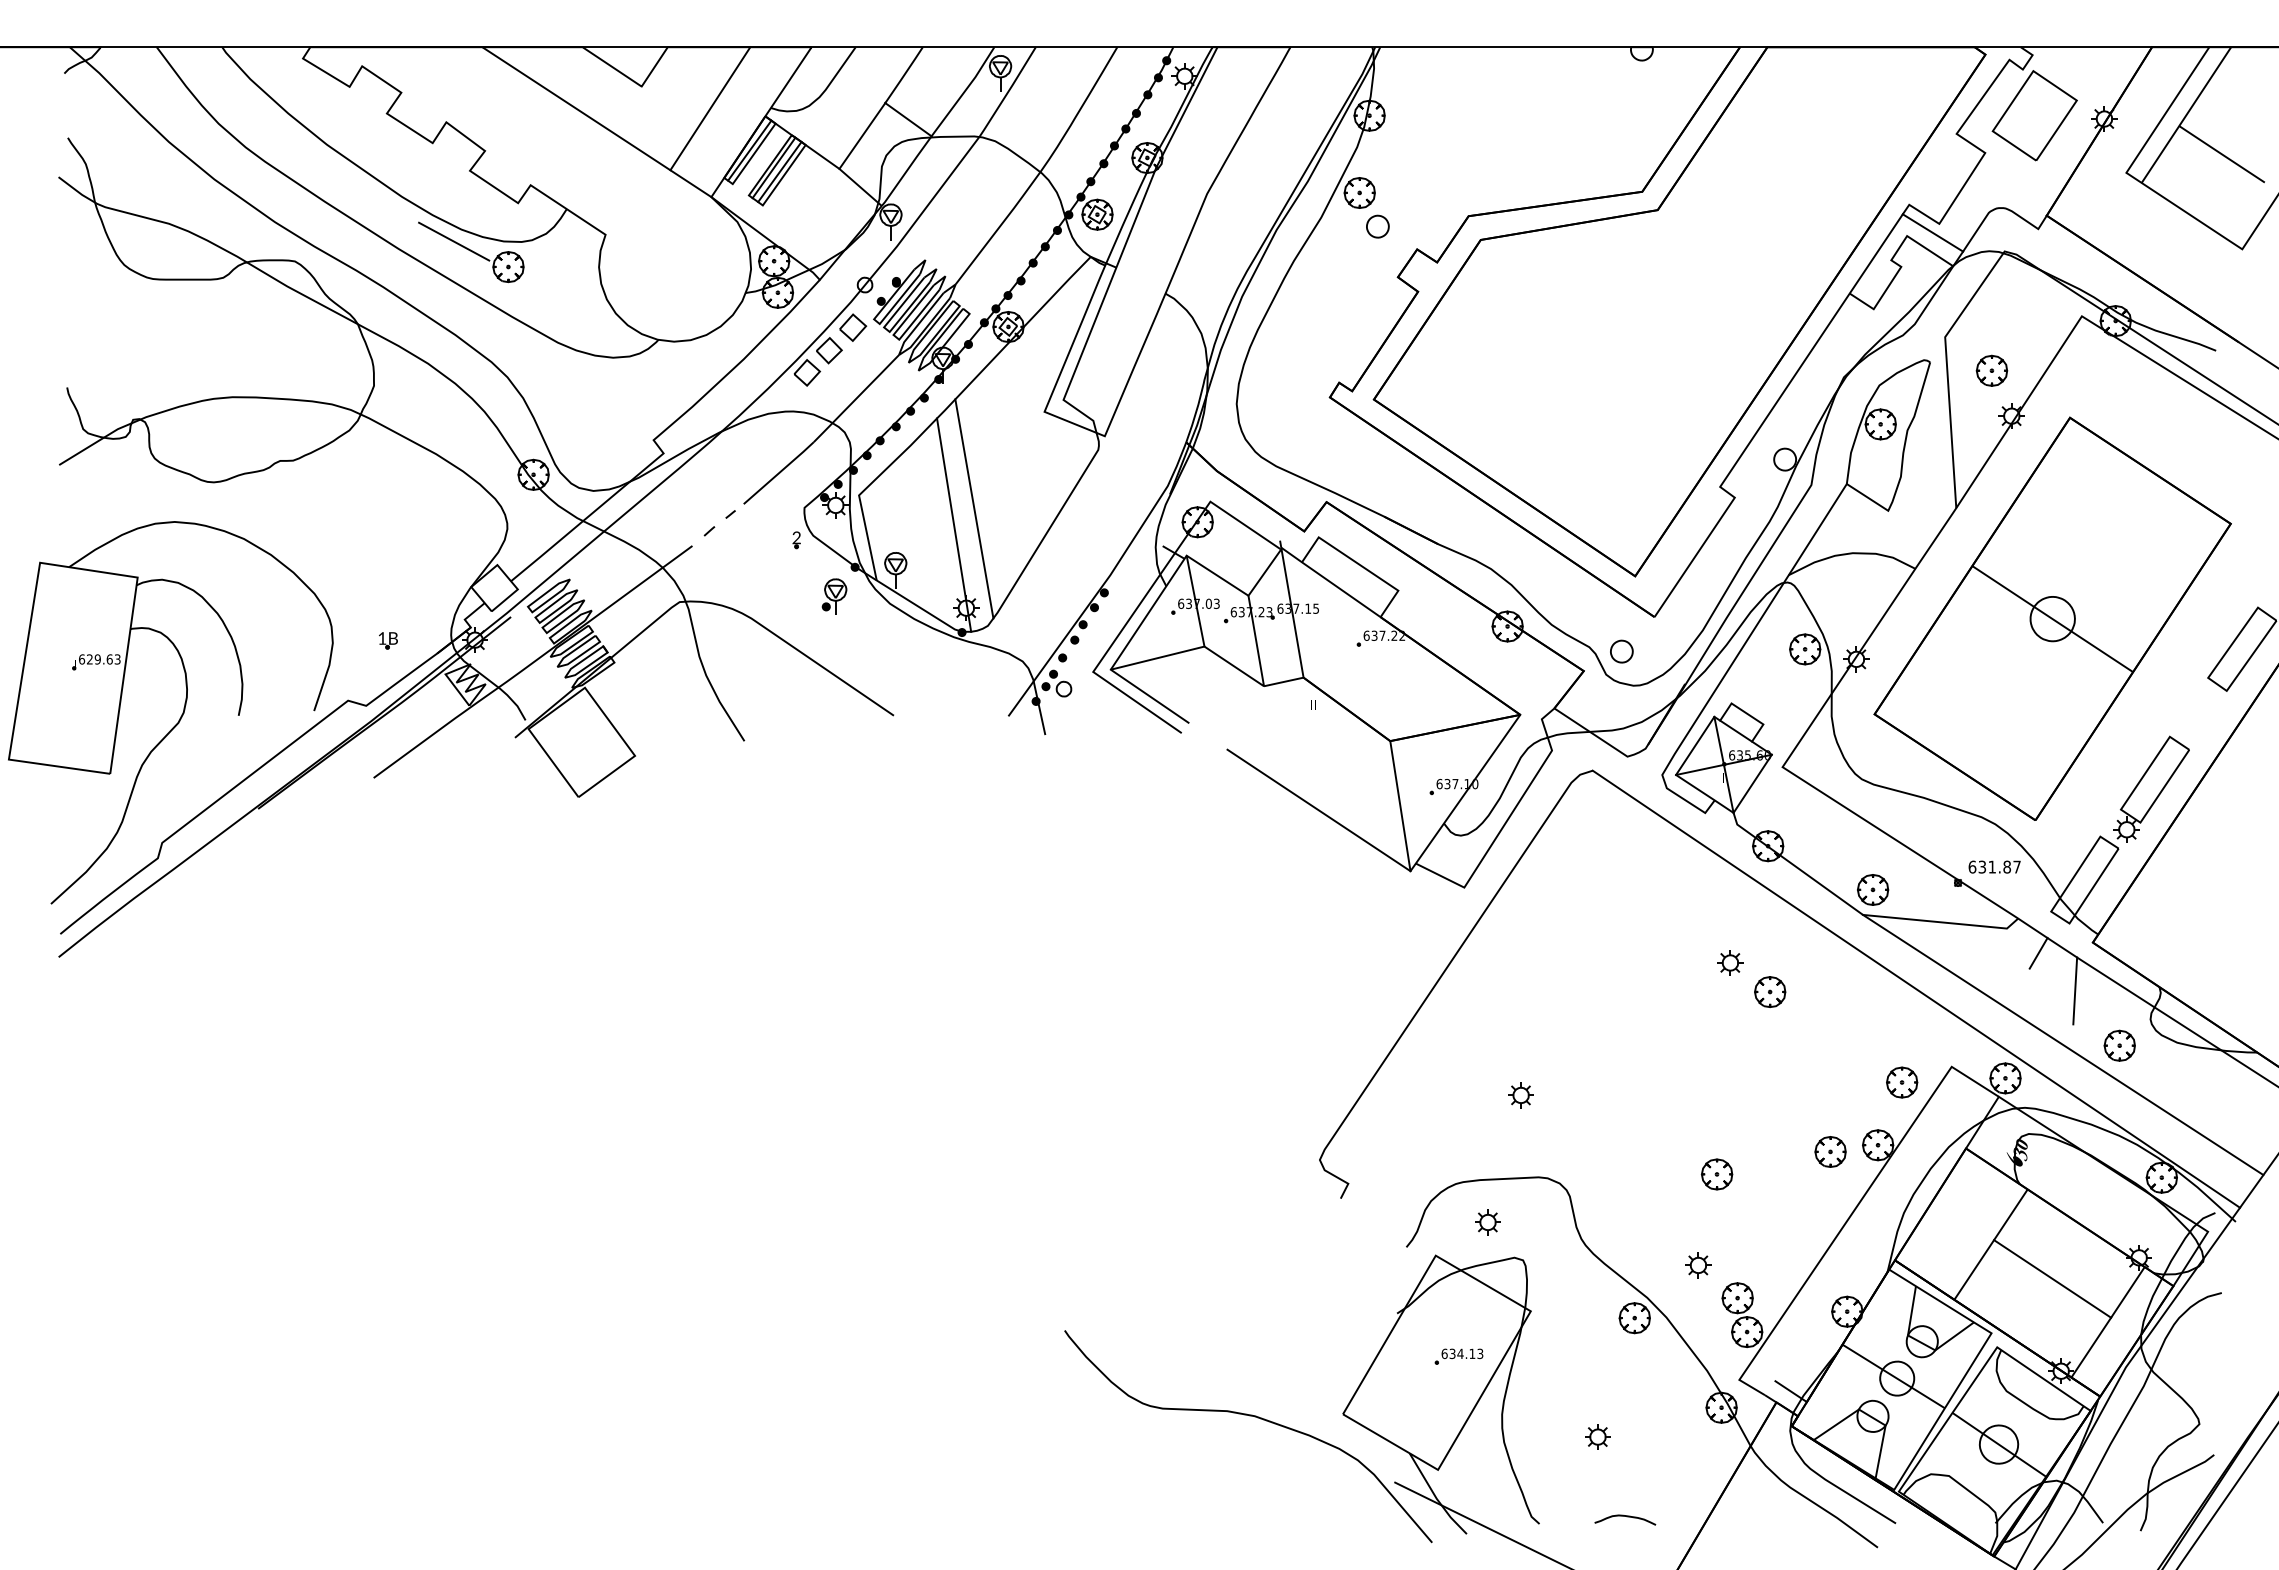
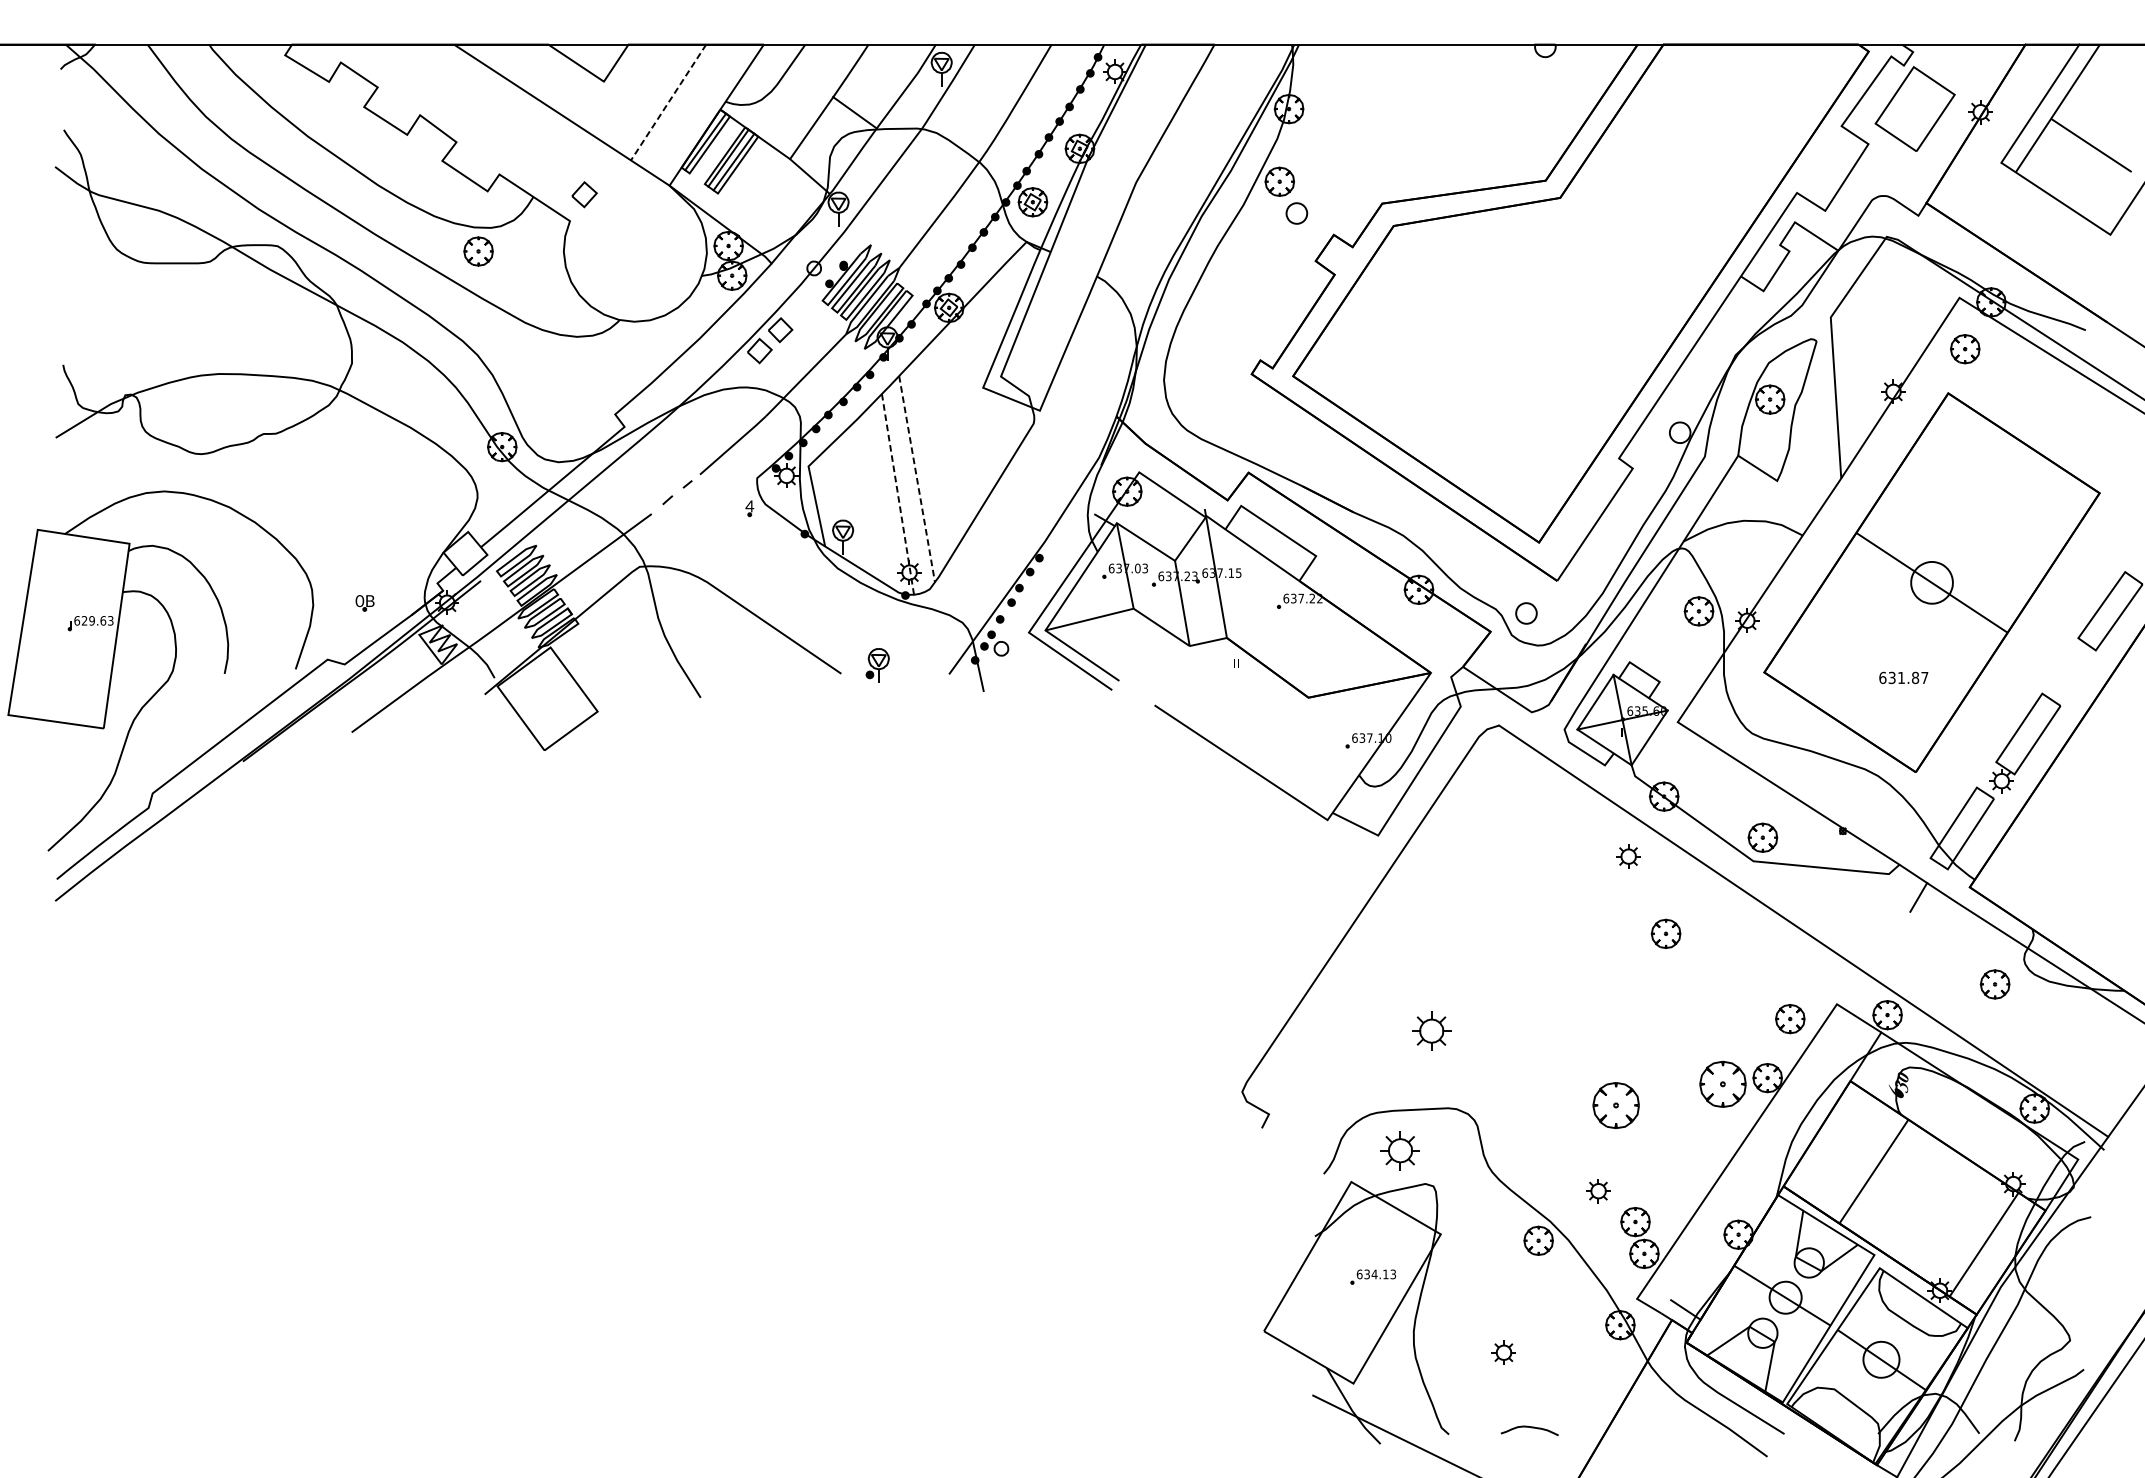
line: (710, 109) -> (668, 103), solid -> dashed
line: (1932, 232) -> (1818, 218), removed
line: (454, 241) -> (427, 227), removed
part: (853, 327) -> (584, 194), moved
part: (1991, 370) -> (1964, 348), moved
line: (974, 509) -> (917, 479), solid -> dashed
line: (954, 525) -> (898, 494), solid -> dashed
text: (796, 537) -> (749, 506), 2 -> 4
part: (834, 596) -> (877, 665), moved
text: (381, 638) -> (359, 601), 1B -> 0B
line: (1400, 806) -> (1318, 759), removed
text: (1994, 866) -> (1903, 677), moved
part: (1730, 962) -> (1628, 856), moved
line: (2075, 990) -> (1953, 932), removed
line: (2063, 1044) -> (1942, 983), removed
part: (1520, 1095) -> (1431, 1031), size x1.6
part: (1830, 1151) -> (1722, 1083), size x1.6
part: (1716, 1174) -> (1615, 1105), size x1.6
part: (1487, 1222) -> (1400, 1150), size x1.6
line: (2052, 1278) -> (1931, 1203), removed
curve: (1254, 1417) -> (1180, 1334), removed

